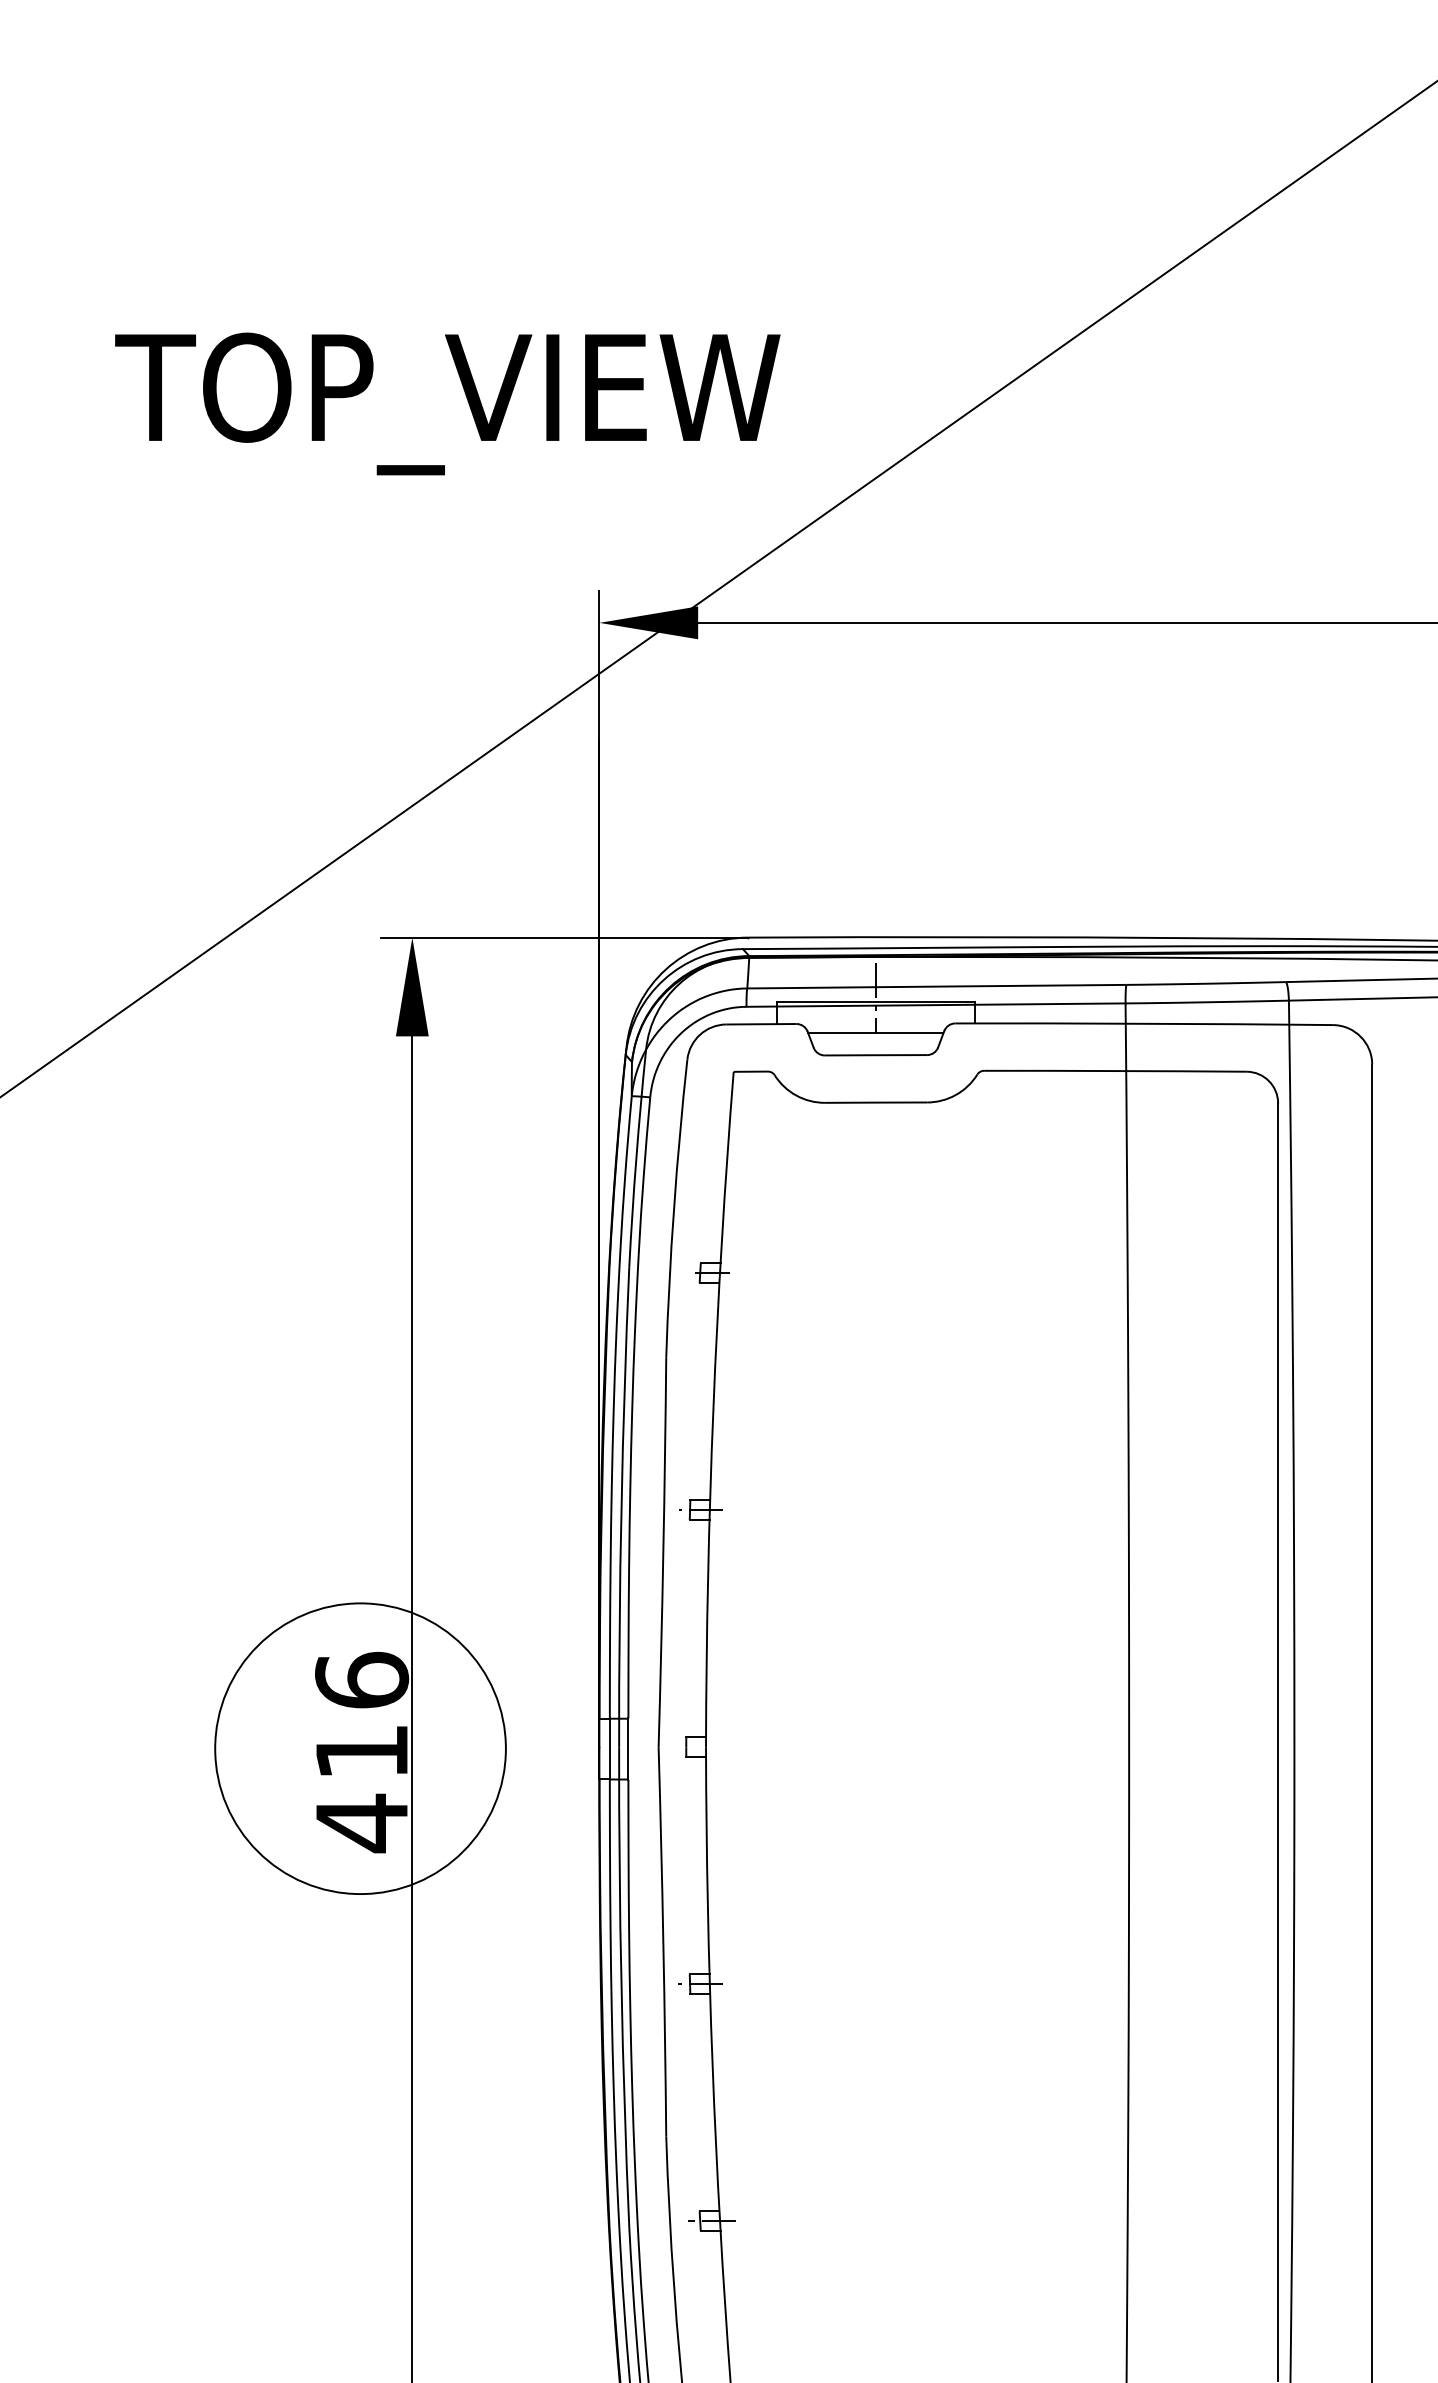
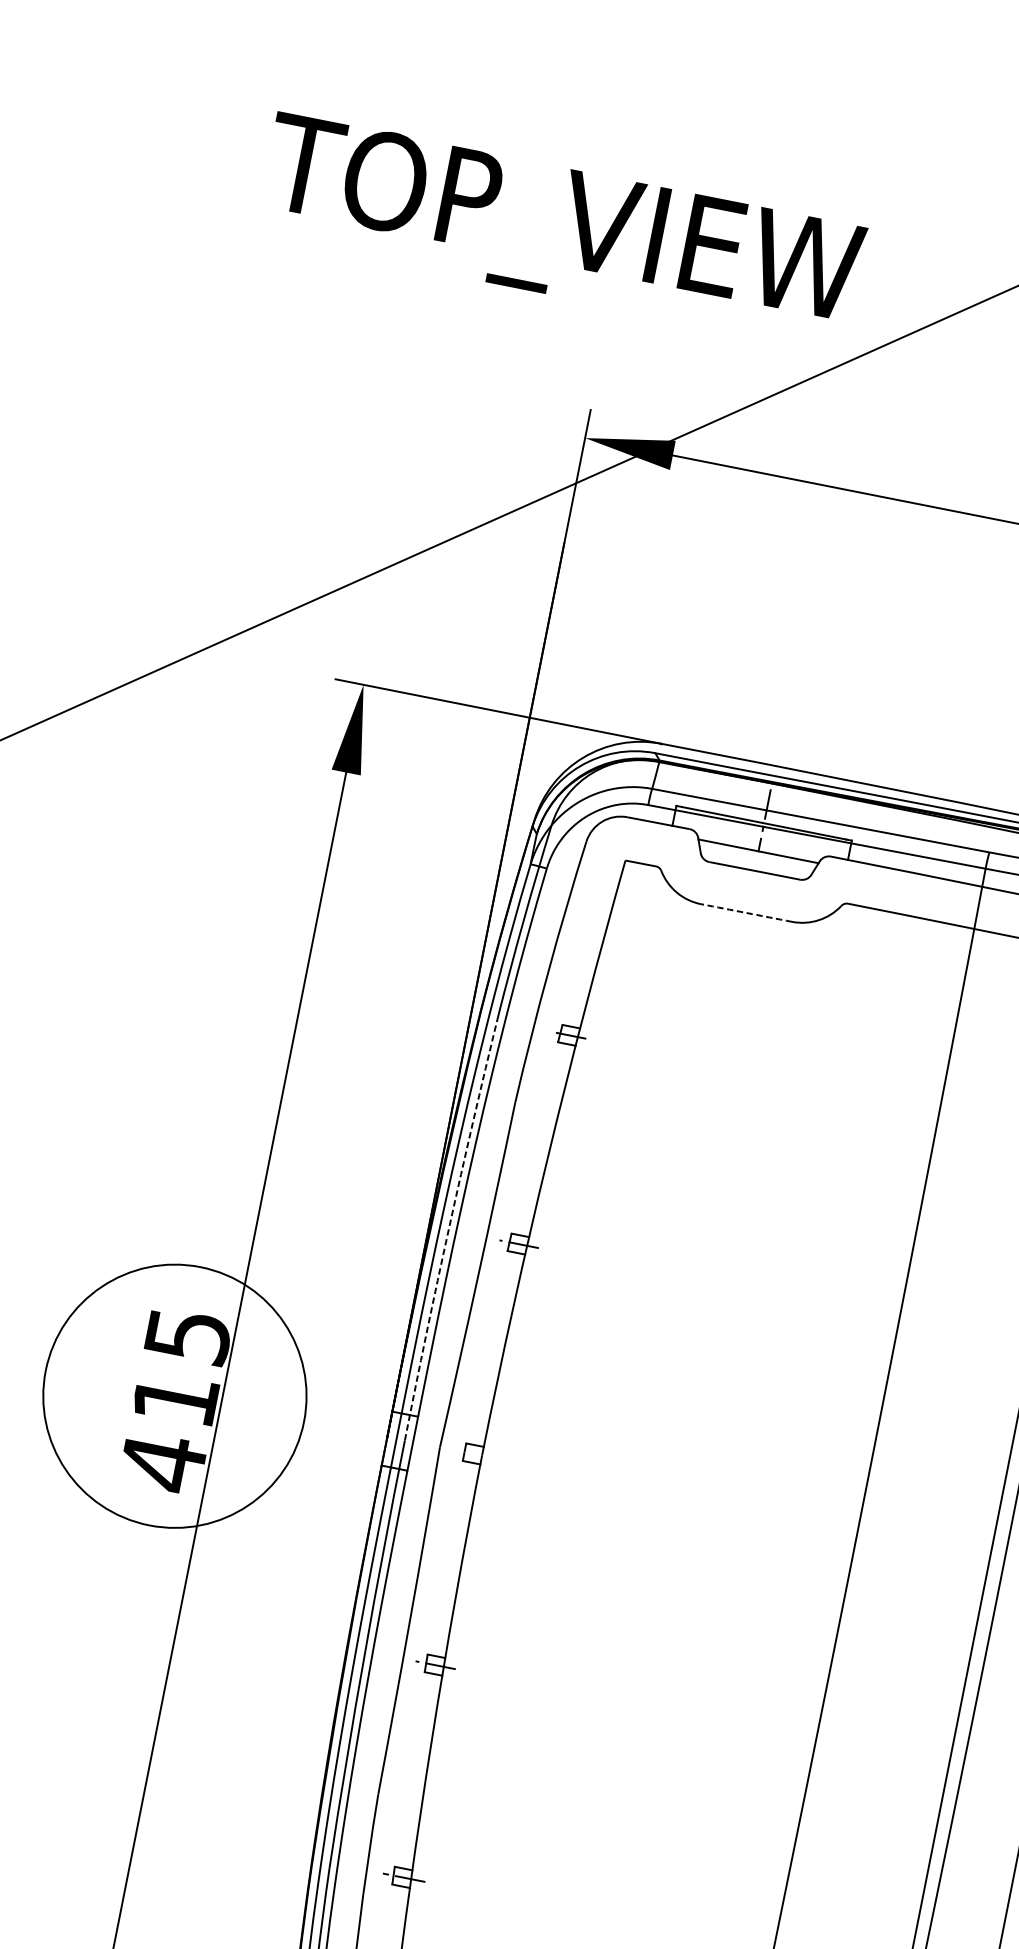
text: (447, 403) -> (560, 230), moved
arc: (876, 1102) -> (746, 912), solid -> dashed
arc: (621, 1507) -> (449, 1227), solid -> dashed
text: (362, 1679) -> (188, 1335), 416 -> 415

